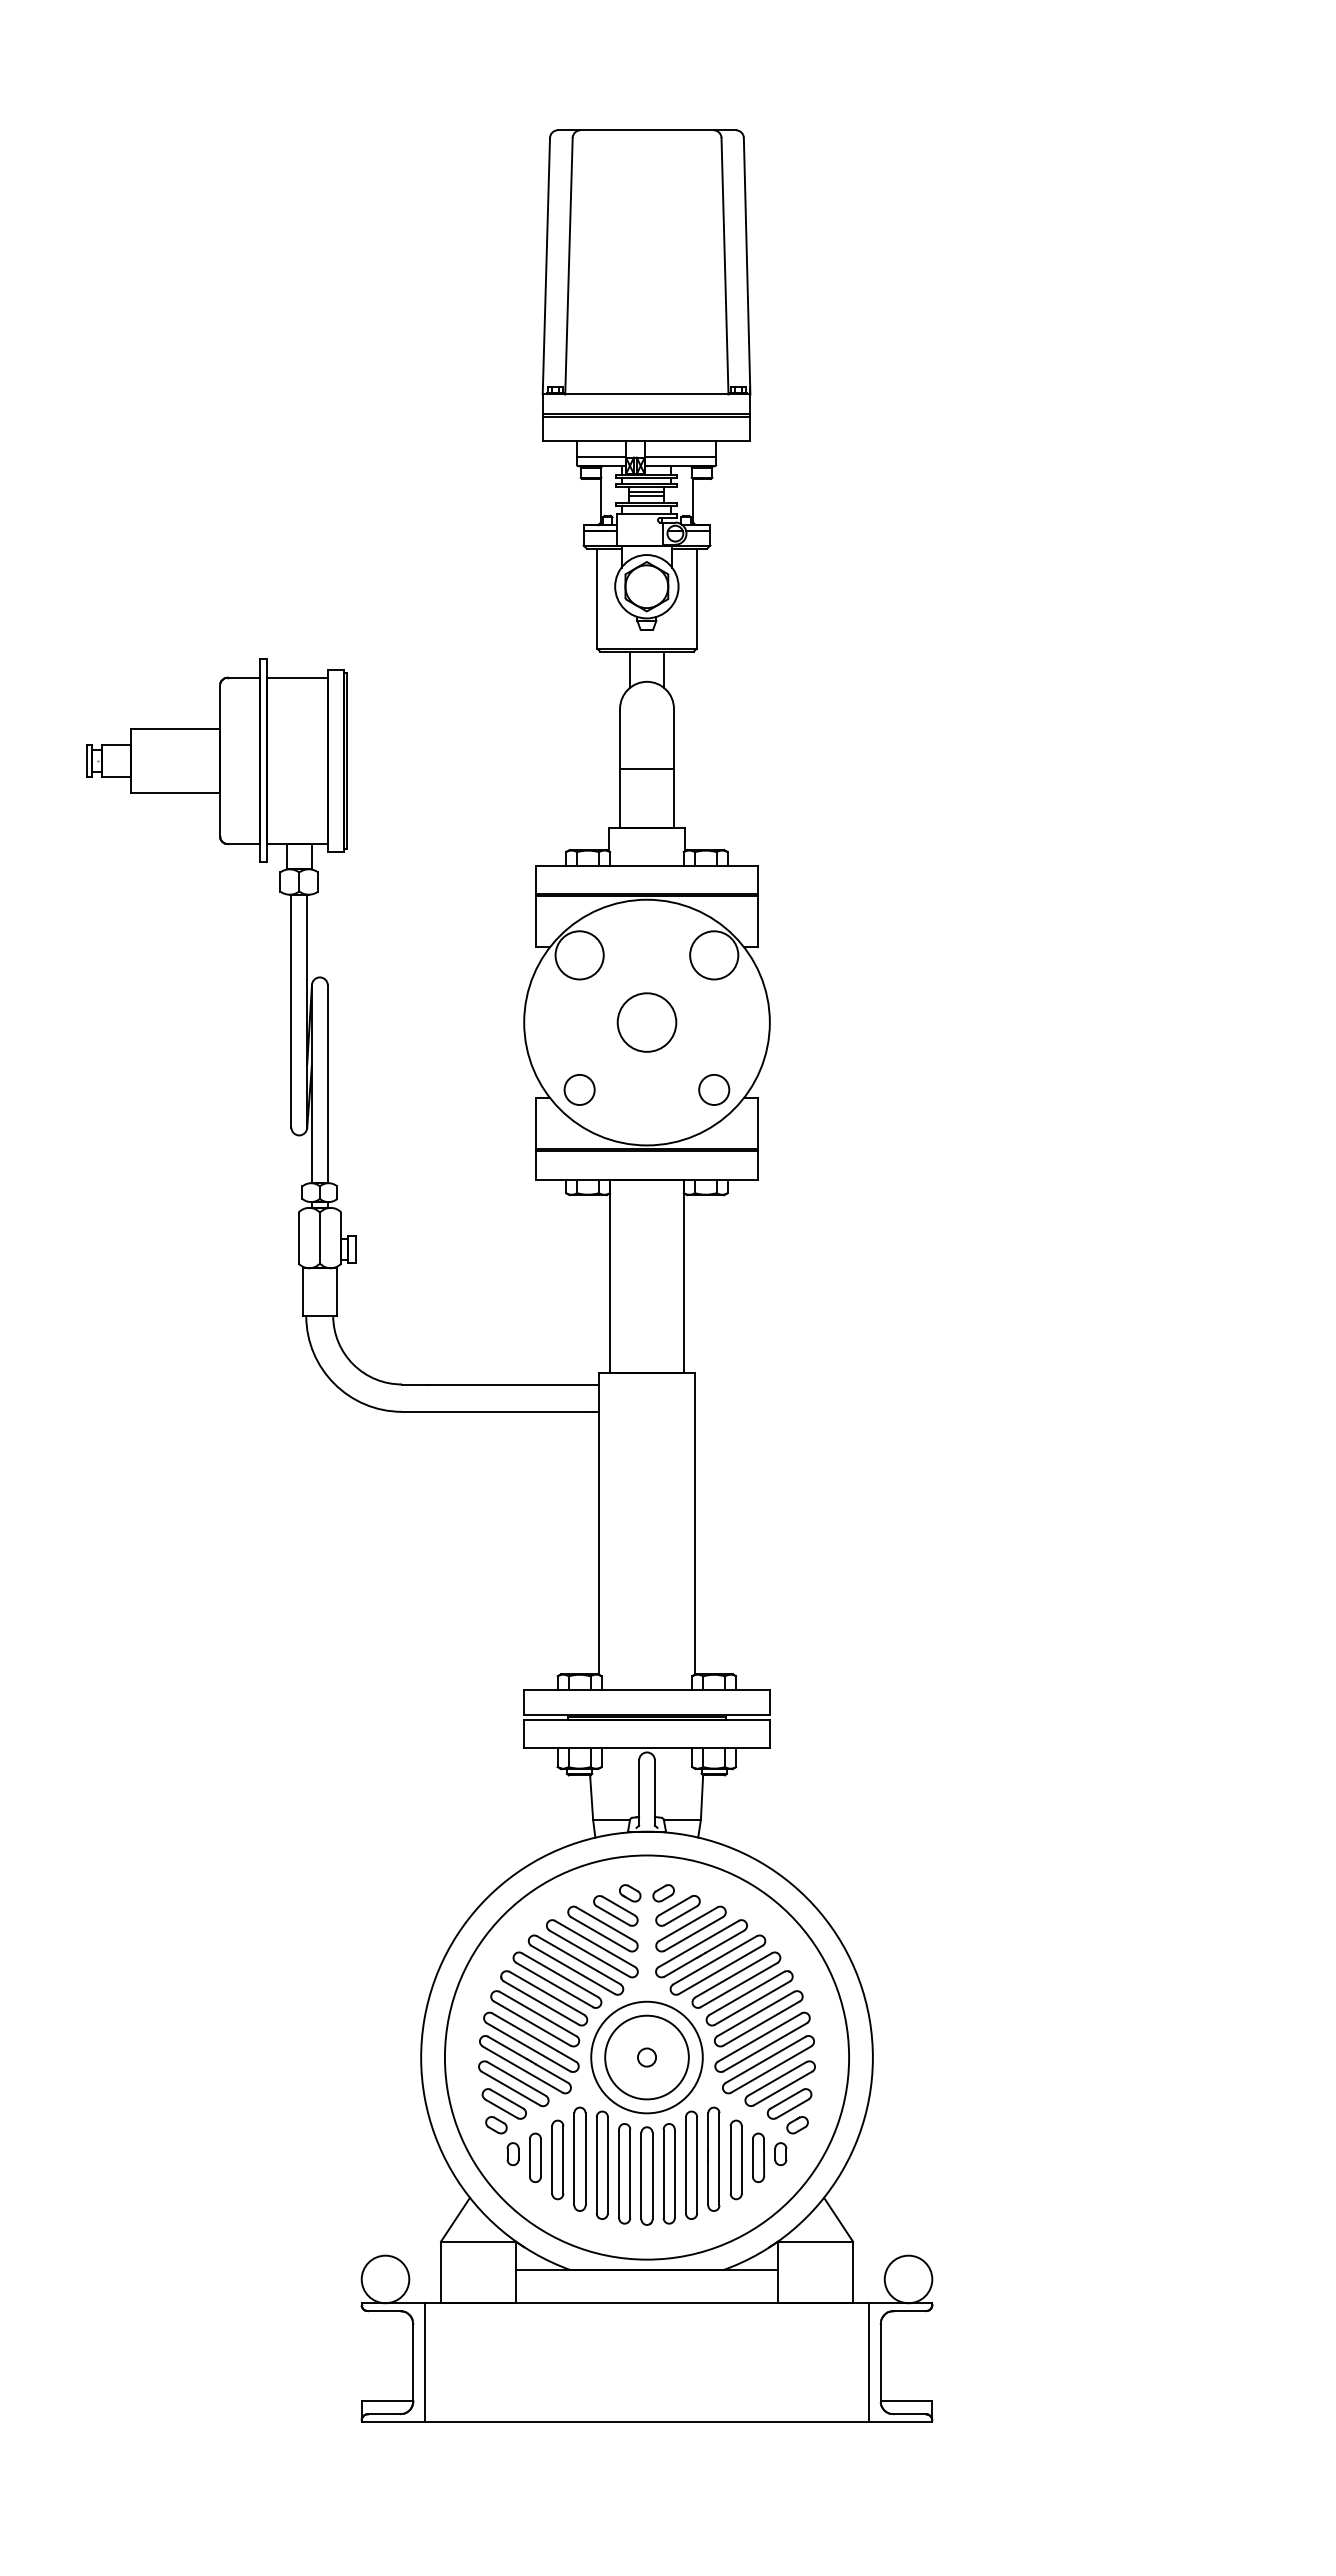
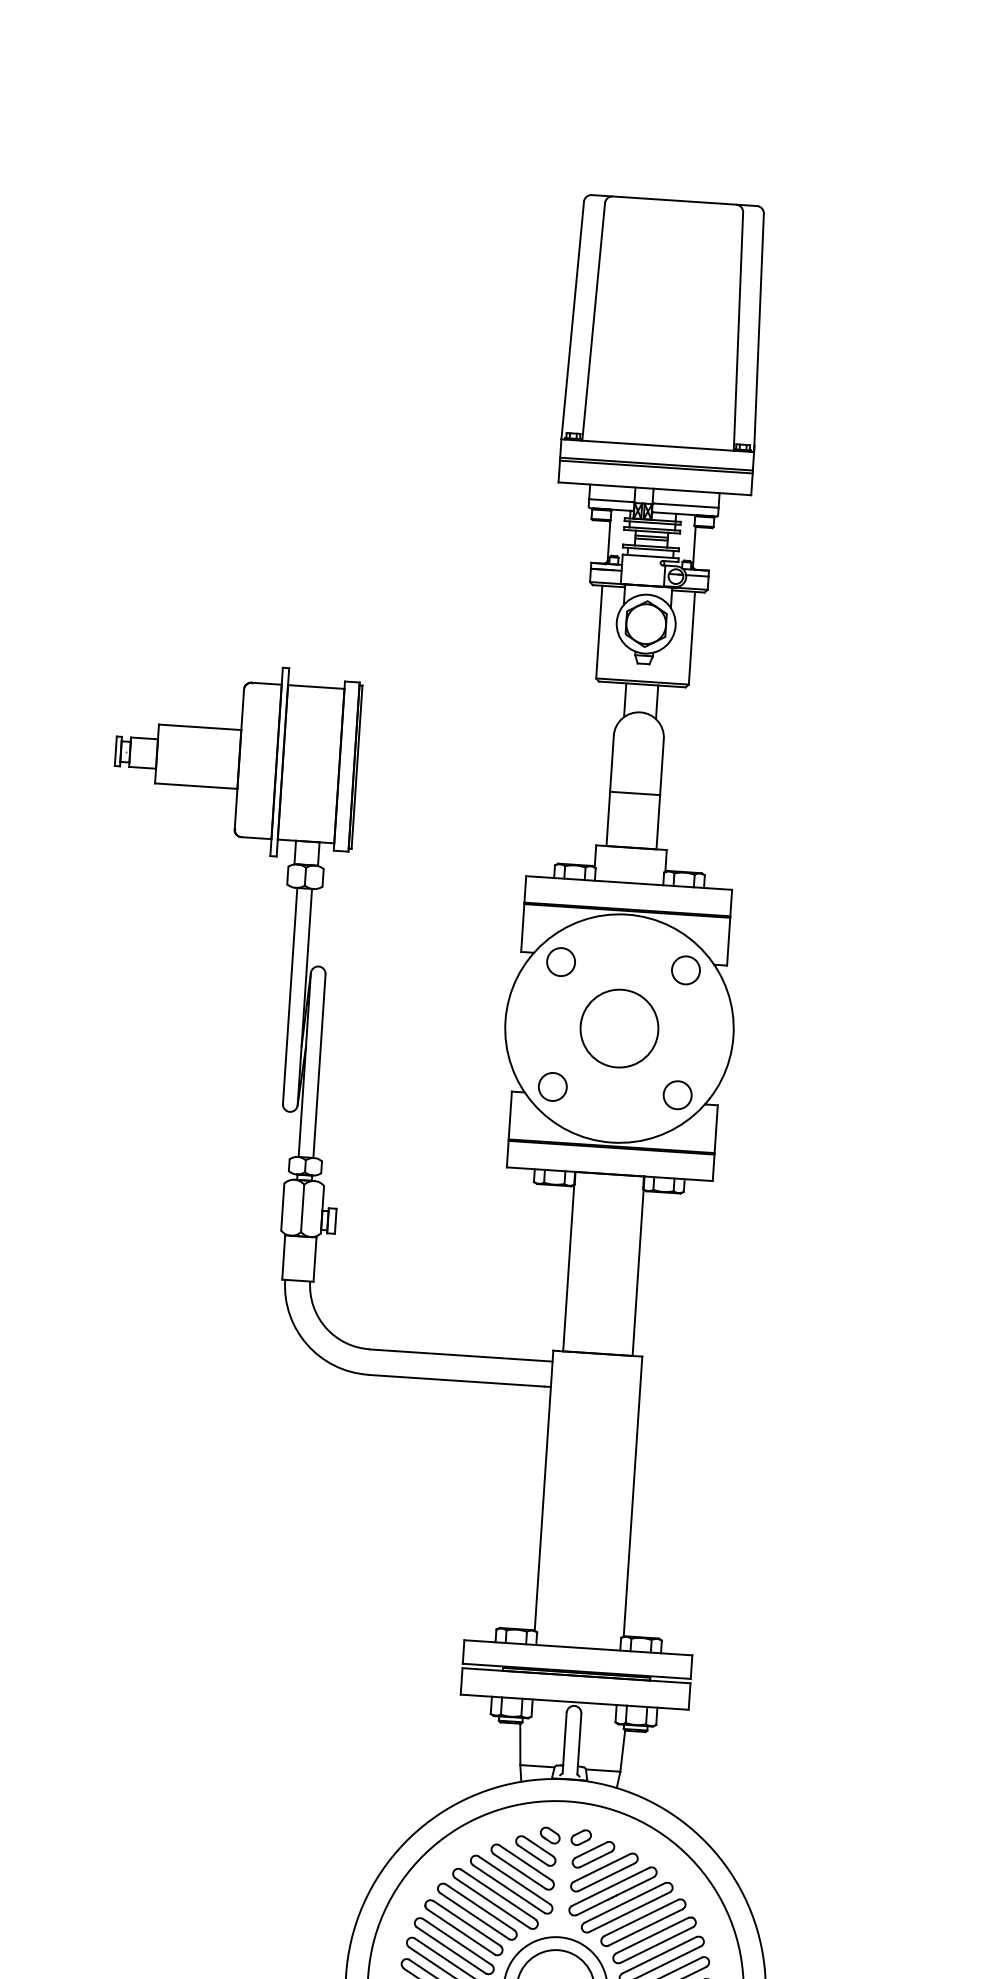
circle: (579, 955) -> (560, 962), size x0.62
circle: (714, 955) -> (686, 970), size x0.62
circle: (646, 1022) -> (619, 1028), size x1.43

